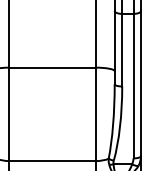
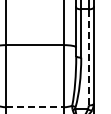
line: (133, 84) -> (88, 56), solid -> dashed
line: (53, 161) -> (35, 107), solid -> dashed

